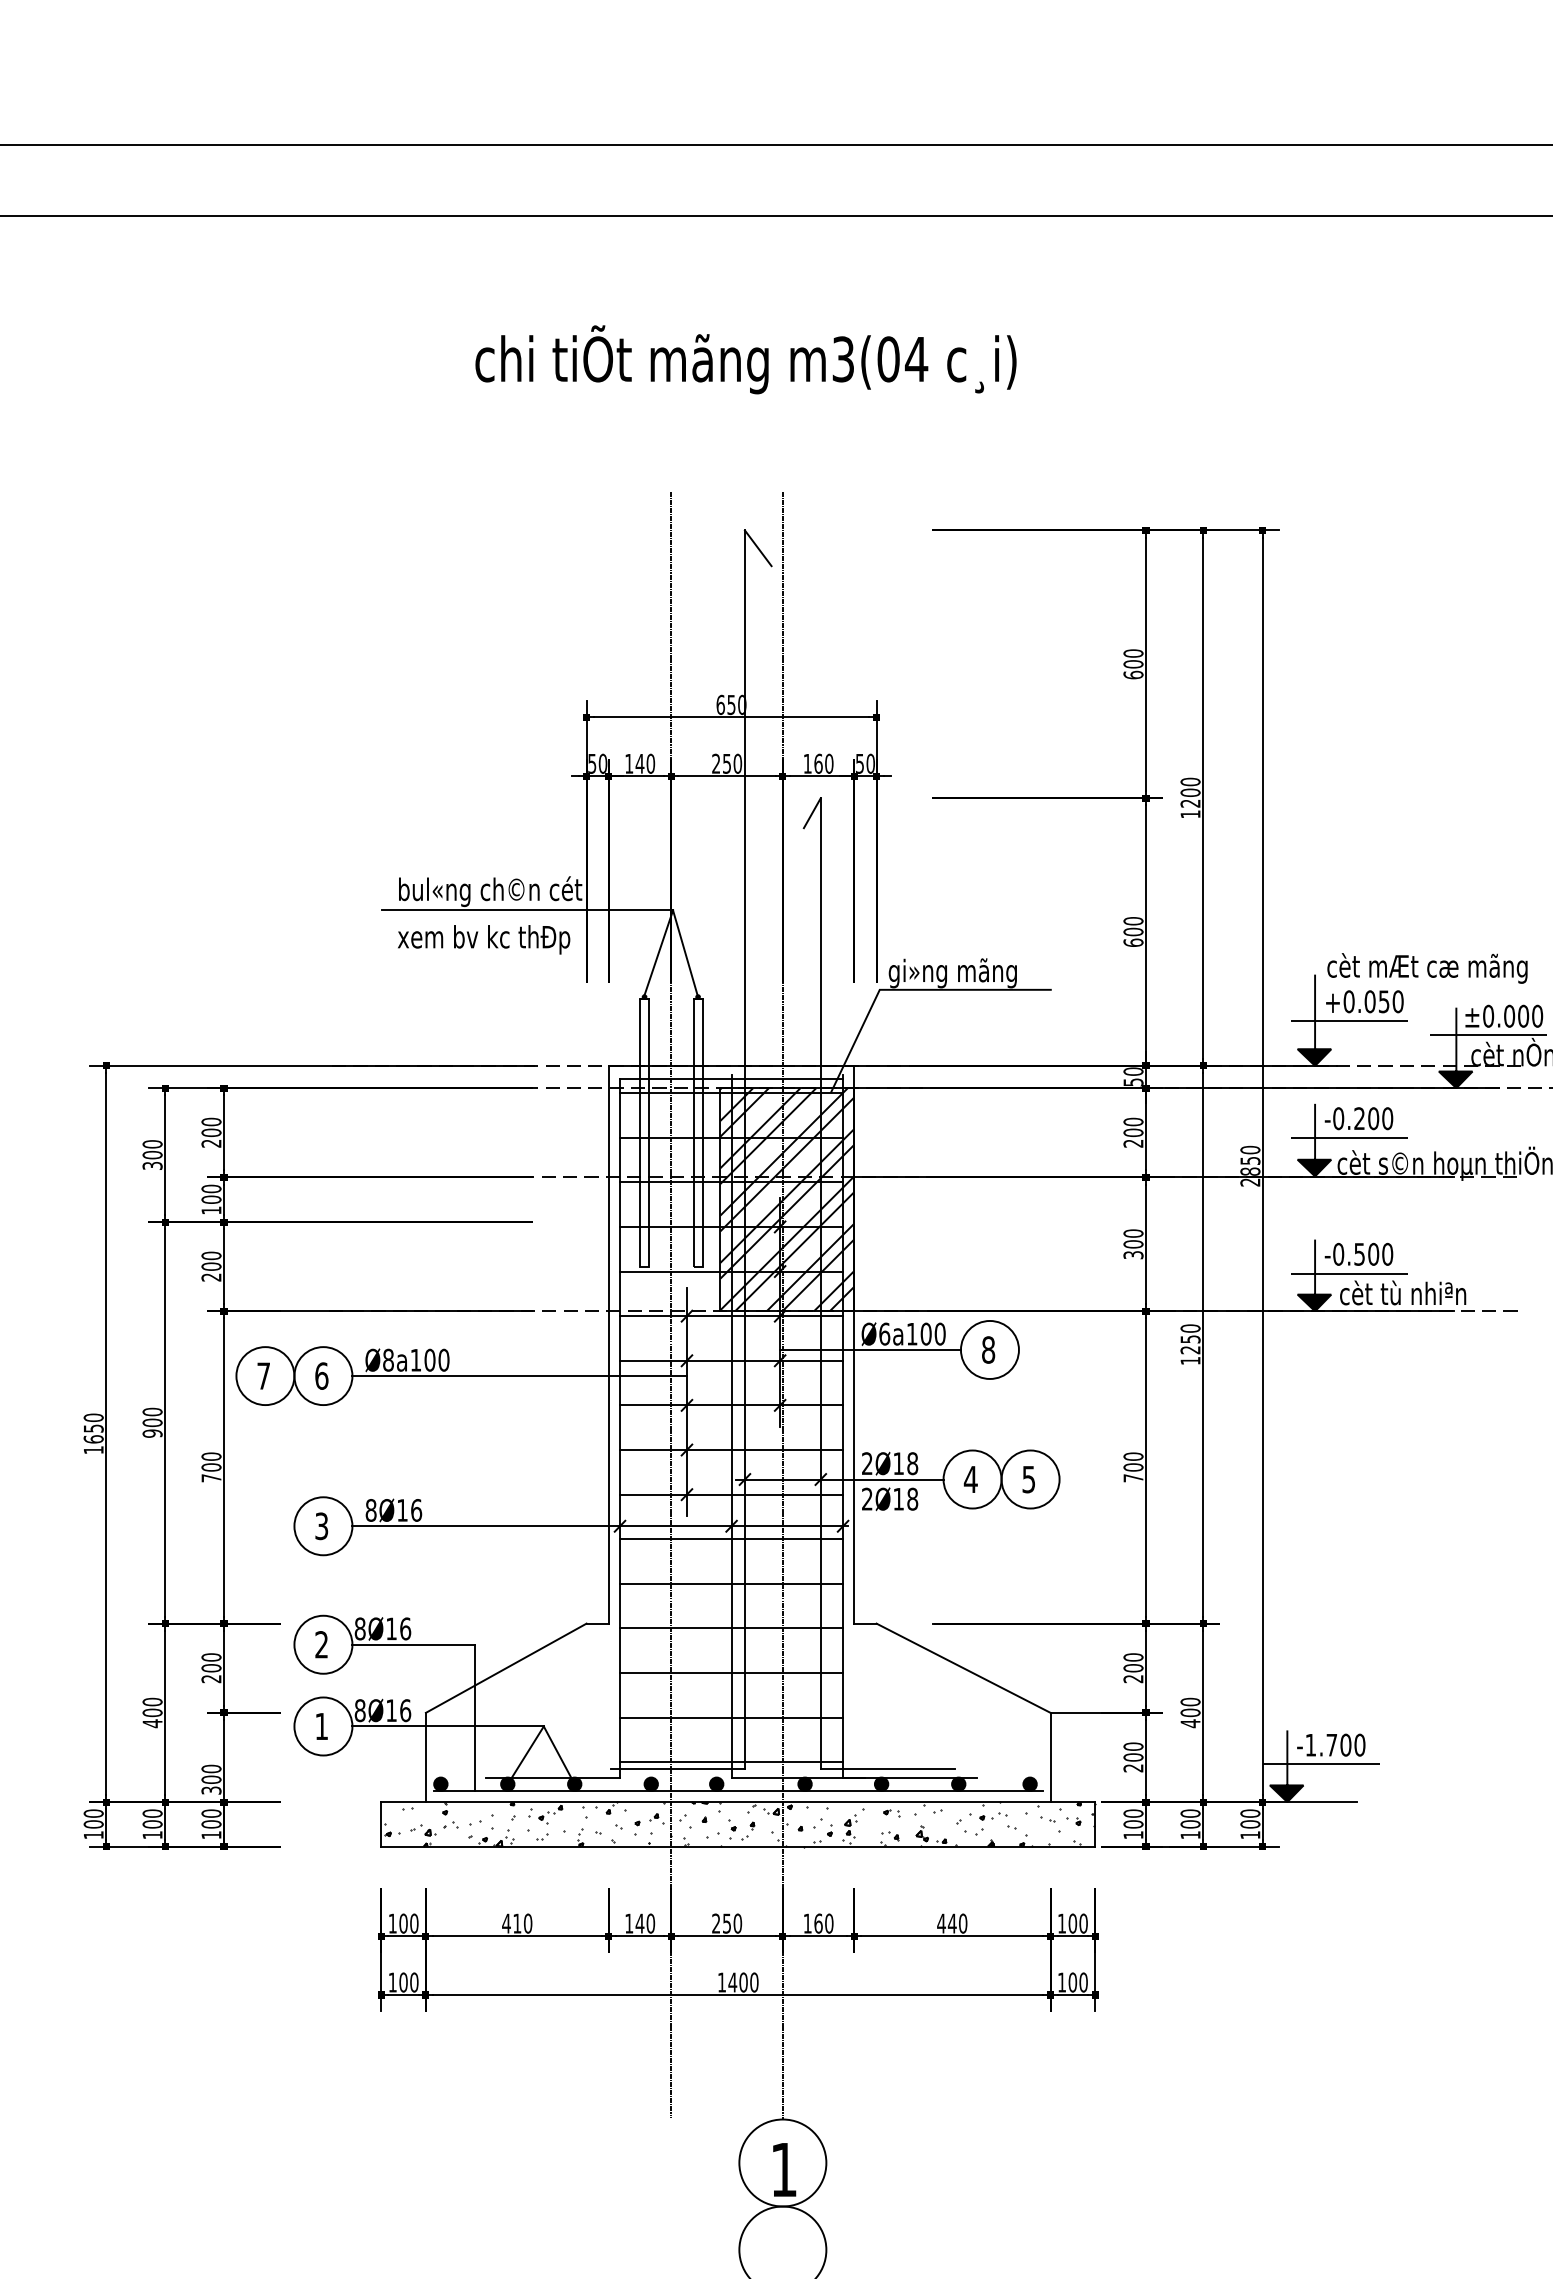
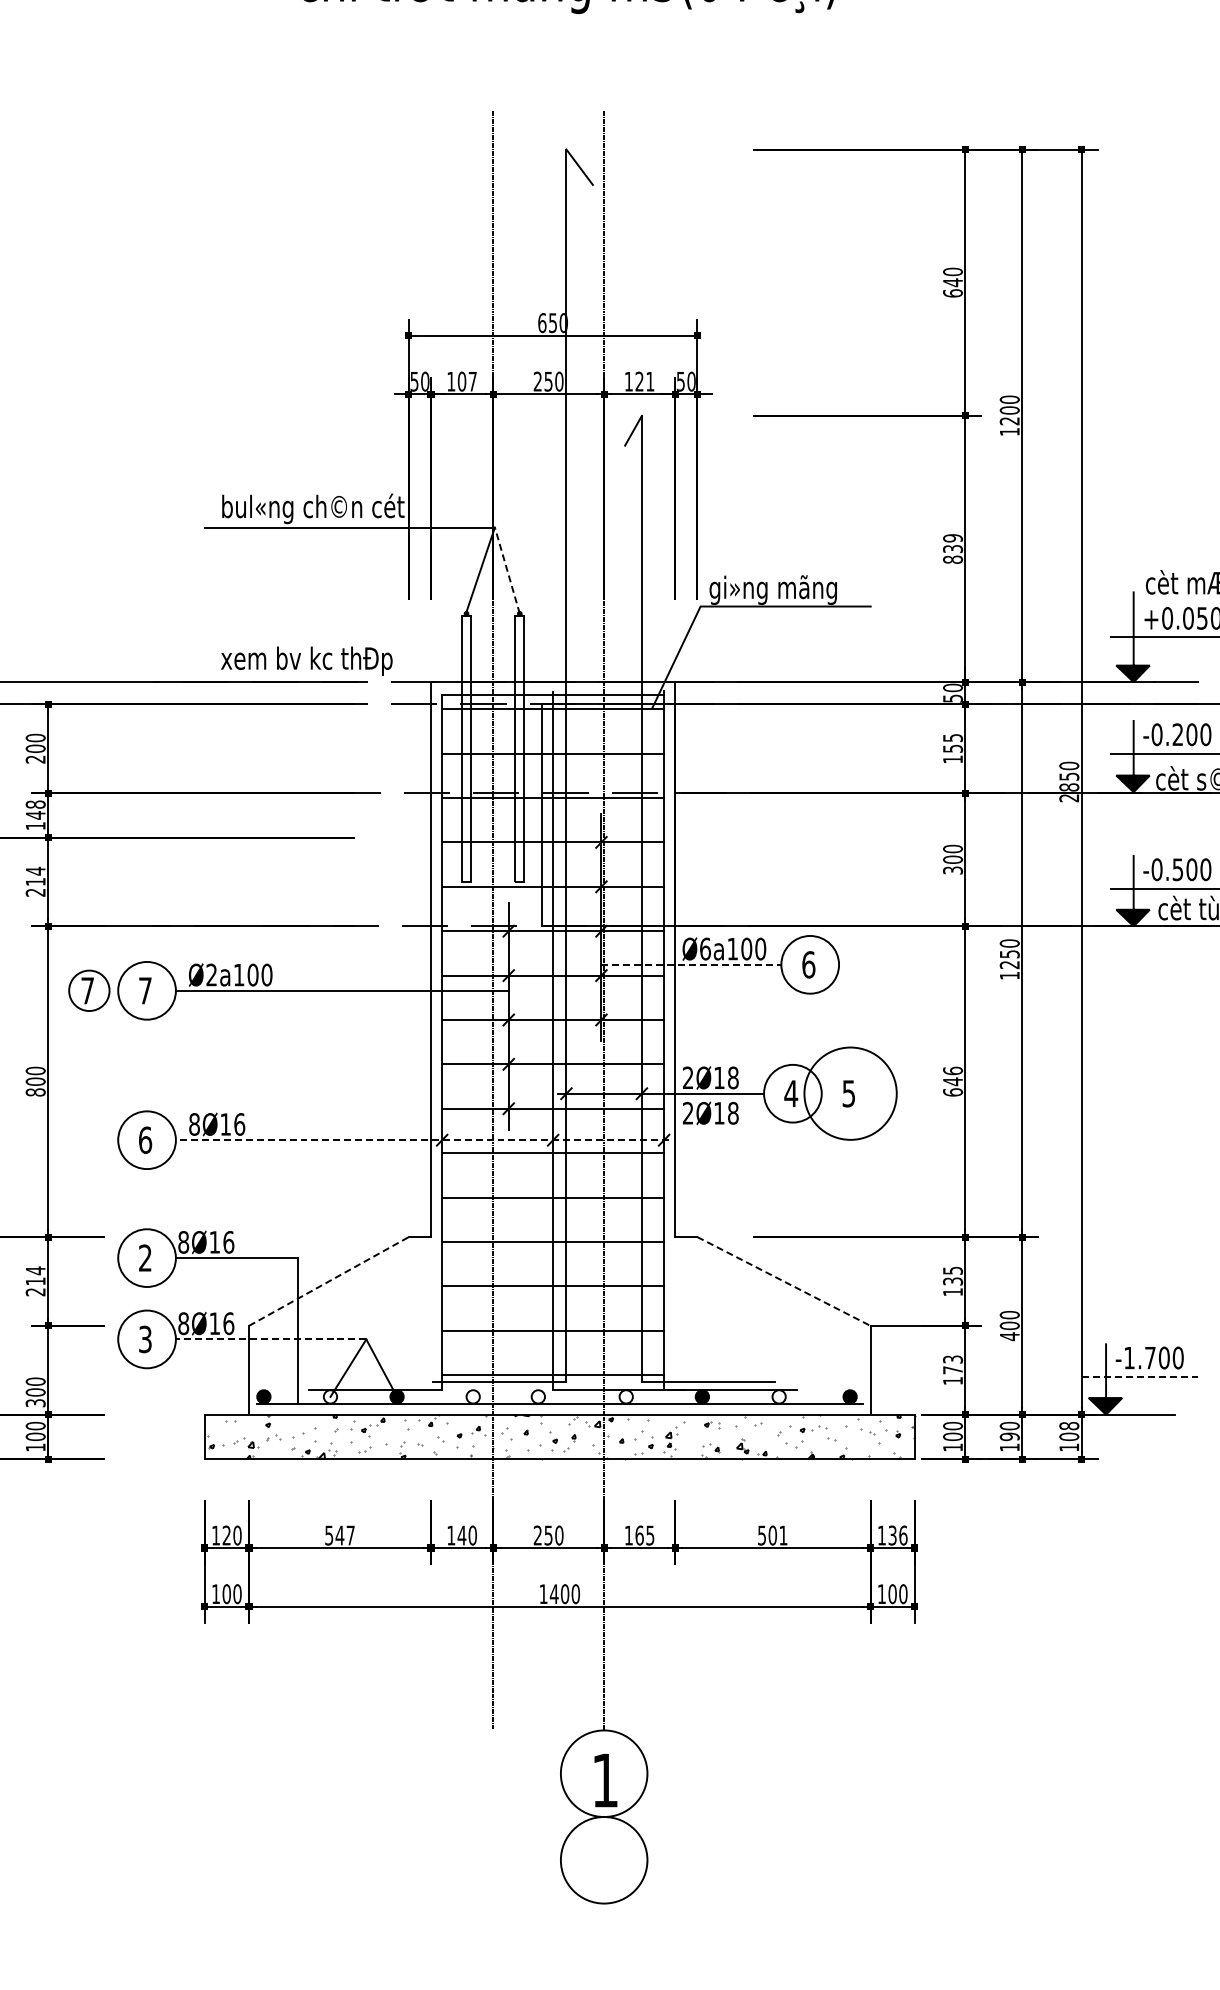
text: (1133, 663) -> (953, 281), 600 -> 640
text: (645, 763) -> (467, 381), 140 -> 107
text: (823, 763) -> (644, 381), 160 -> 121
text: (1133, 931) -> (953, 548), 600 -> 839
text: (484, 939) -> (307, 660), moved
line: (685, 953) -> (507, 570), solid -> dashed
text: (1133, 1132) -> (953, 748), 200 -> 155
text: (211, 1194) -> (35, 810), 100 -> 148
hatch: (787, 1199) -> (608, 815), removed
text: (211, 1260) -> (35, 875), 200 -> 214
line: (871, 1349) -> (692, 964), solid -> dashed
text: (988, 1349) -> (808, 964), 8 -> 6
text: (388, 1359) -> (211, 974), Ø8a100 -> Ø2a100
text: (321, 1375) -> (145, 990), 6 -> 7
circle: (265, 1376) -> (89, 991), size x0.7
text: (1133, 1467) -> (953, 1081), 700 -> 646
text: (211, 1478) -> (35, 1092), 700 -> 800
circle: (1030, 1479) -> (850, 1093), size x1.6
text: (321, 1526) -> (145, 1140), 3 -> 6
line: (600, 1526) -> (422, 1140), solid -> dashed
text: (211, 1662) -> (35, 1275), 200 -> 214
line: (506, 1668) -> (329, 1281), solid -> dashed
line: (963, 1668) -> (783, 1281), solid -> dashed
text: (1133, 1668) -> (953, 1281), 200 -> 135
text: (321, 1726) -> (145, 1339), 1 -> 3
line: (448, 1726) -> (271, 1339), solid -> dashed
text: (1133, 1757) -> (953, 1370), 200 -> 173
line: (1322, 1764) -> (1141, 1377), solid -> dashed
fill: (507, 1783) -> (330, 1396), removed
fill: (650, 1783) -> (472, 1396), removed
fill: (716, 1783) -> (538, 1396), removed
fill: (804, 1783) -> (625, 1396), removed
fill: (958, 1783) -> (778, 1396), removed
text: (1250, 1813) -> (1069, 1425), 100 -> 108
hatch: (739, 1824) -> (561, 1436), removed
text: (1190, 1824) -> (1009, 1436), 100 -> 190
text: (403, 1923) -> (226, 1535), 100 -> 120
text: (517, 1923) -> (340, 1535), 410 -> 547
text: (829, 1923) -> (650, 1535), 160 -> 165
text: (952, 1923) -> (772, 1535), 440 -> 501
text: (1077, 1923) -> (897, 1535), 100 -> 136

